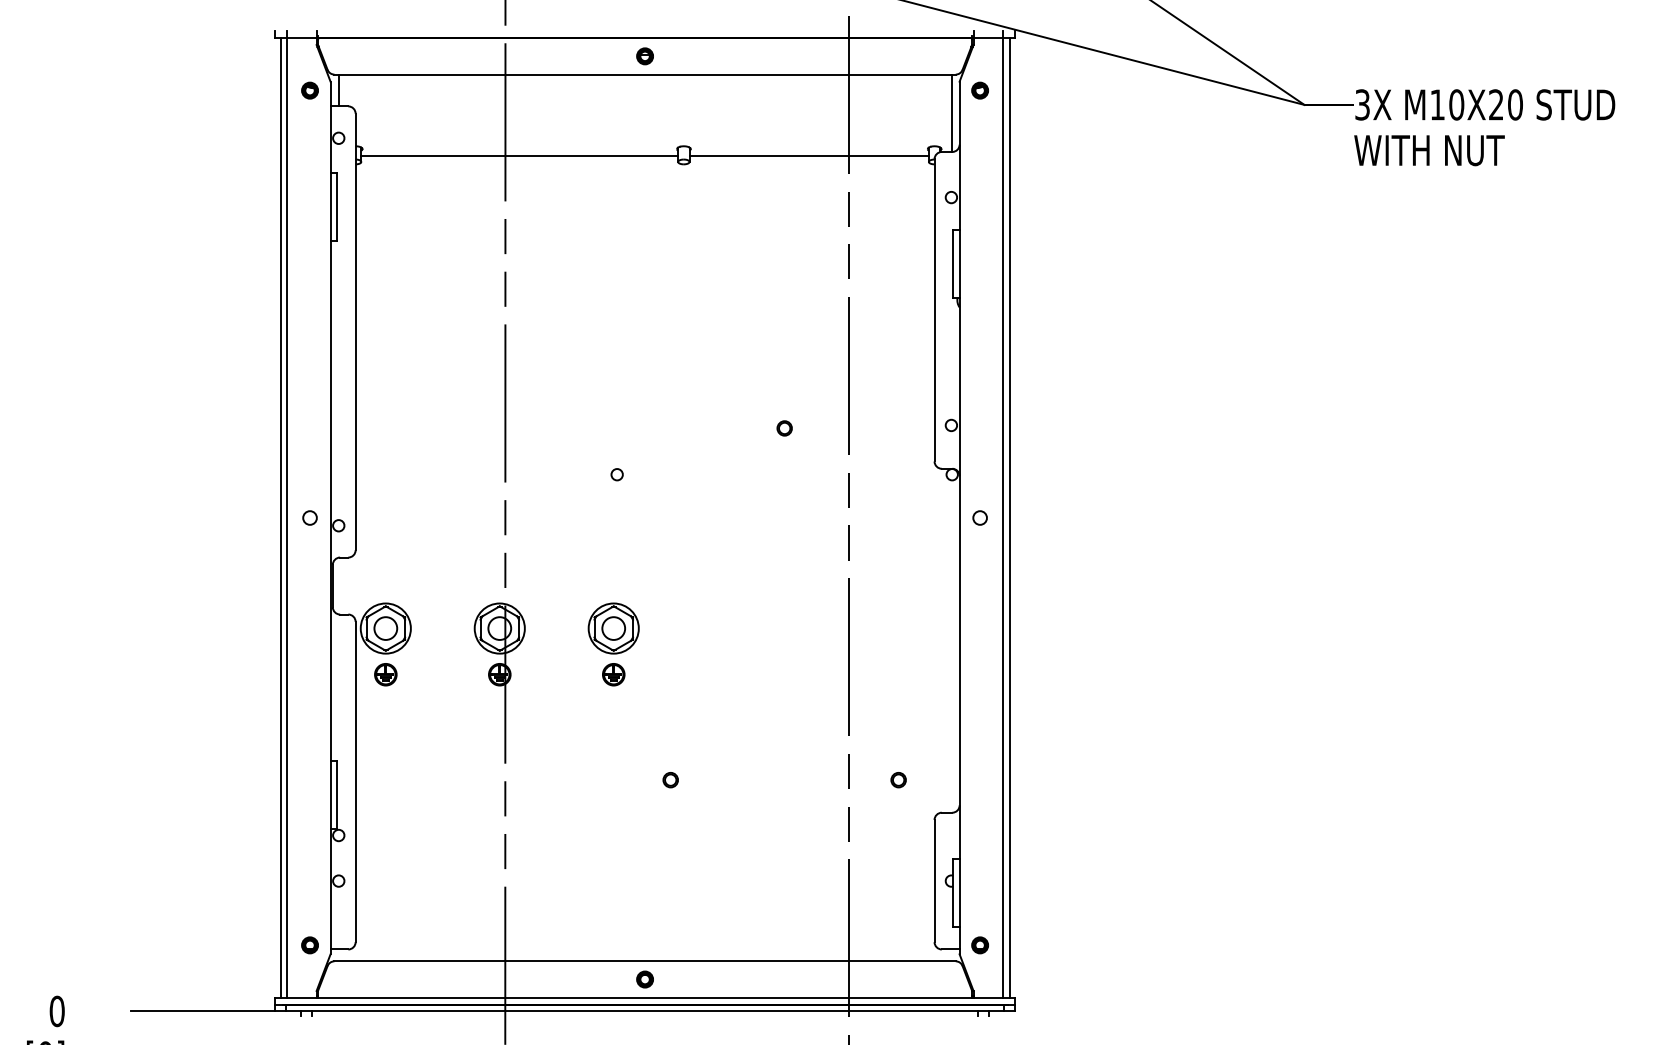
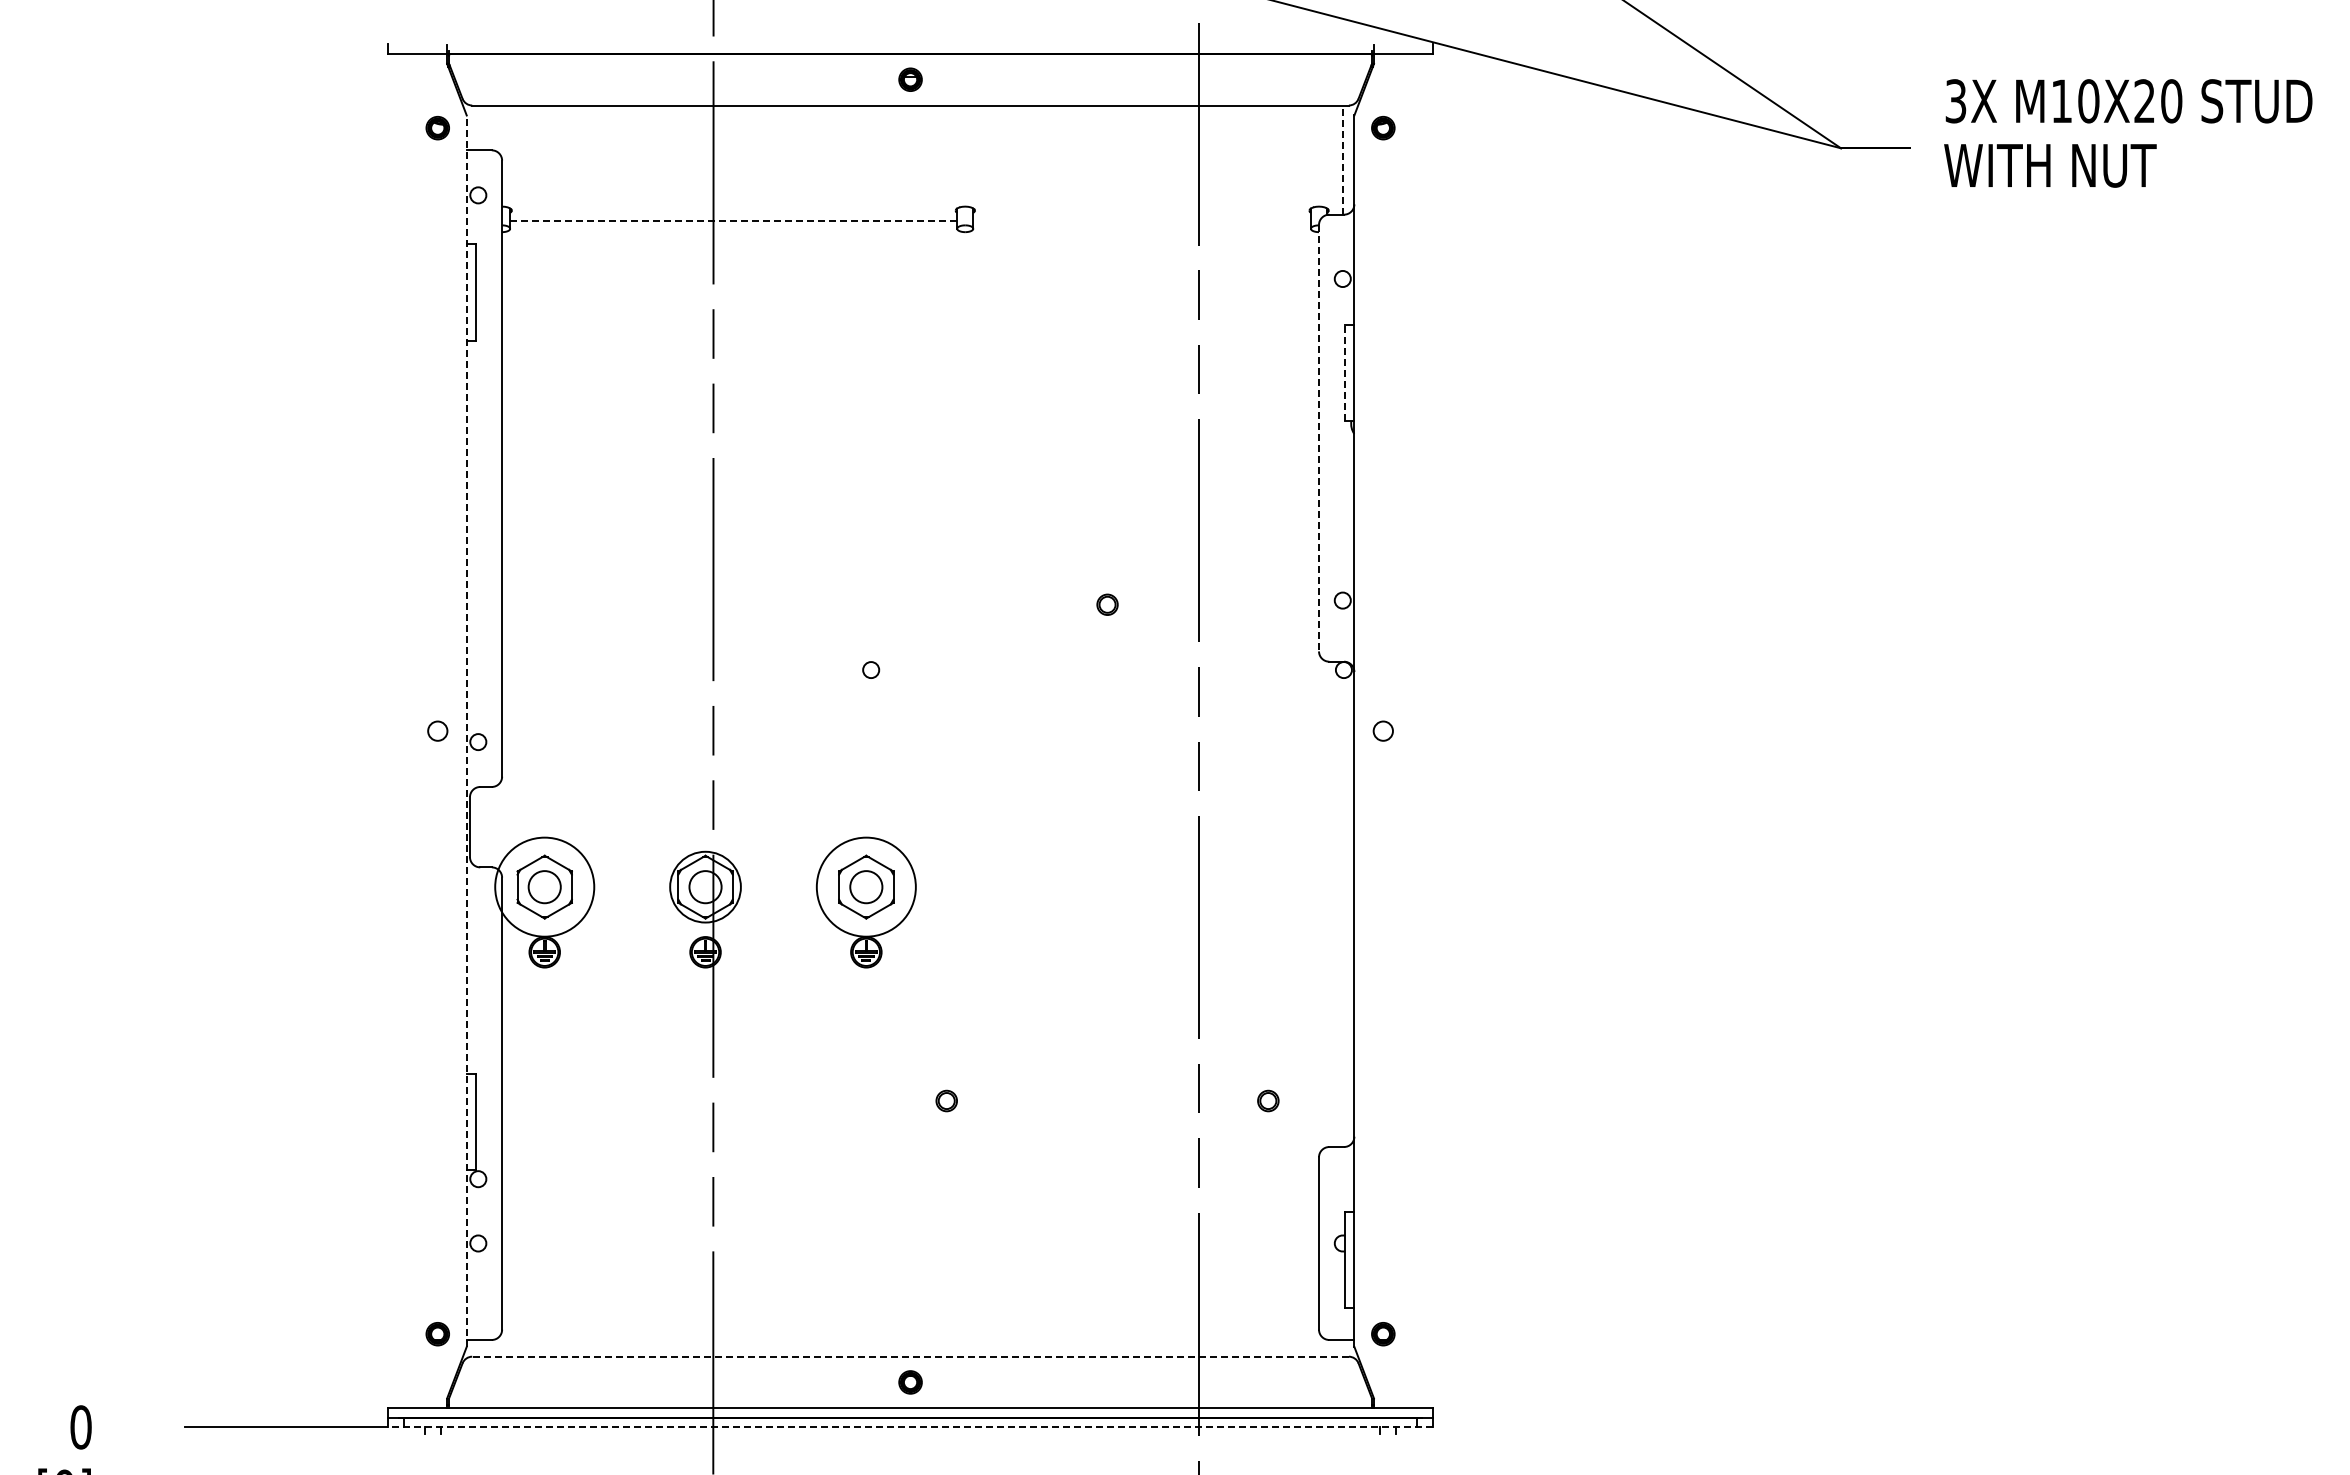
line: (338, 90) -> (478, 127), removed
line: (951, 113) -> (1343, 160), solid -> dashed
text: (1484, 127) -> (2128, 133), moved
line: (519, 156) -> (733, 220), solid -> dashed
line: (808, 156) -> (1141, 220), removed
line: (953, 263) -> (1345, 372), solid -> dashed
line: (934, 310) -> (1319, 438), solid -> dashed
line: (287, 513) -> (405, 725), removed
line: (1002, 513) -> (1415, 725), removed
line: (280, 517) -> (396, 730), removed
line: (1009, 517) -> (1424, 730), removed
line: (330, 518) -> (466, 731), solid -> dashed
circle: (385, 628) -> (544, 886), size x1.4
circle: (613, 628) -> (865, 886), size x1.4
line: (645, 961) -> (910, 1356), solid -> dashed
line: (645, 1011) -> (910, 1427), solid -> dashed

